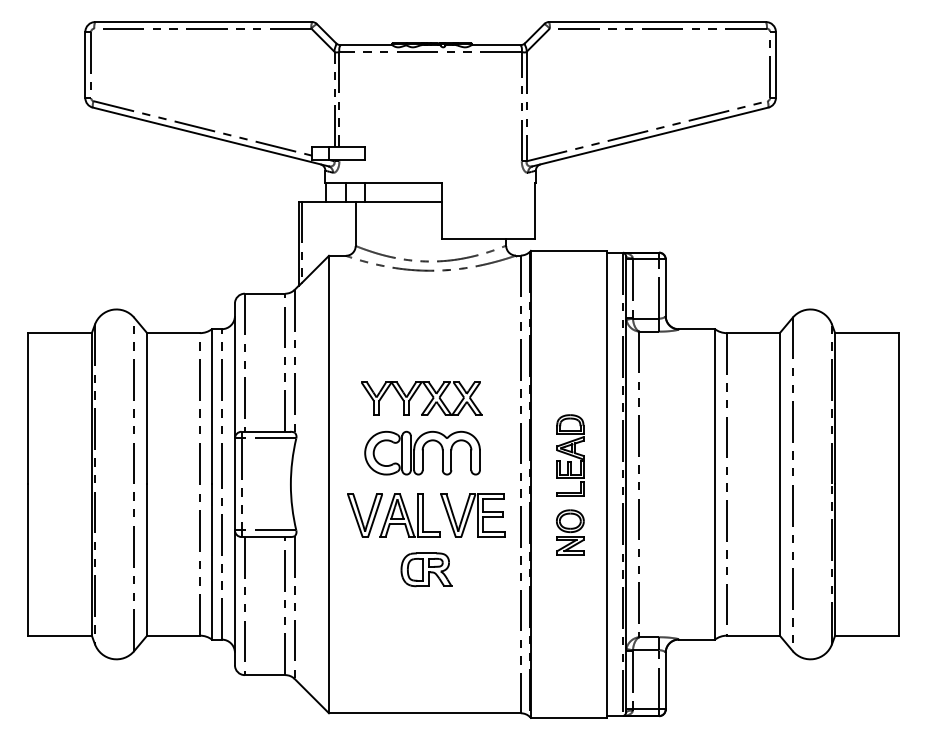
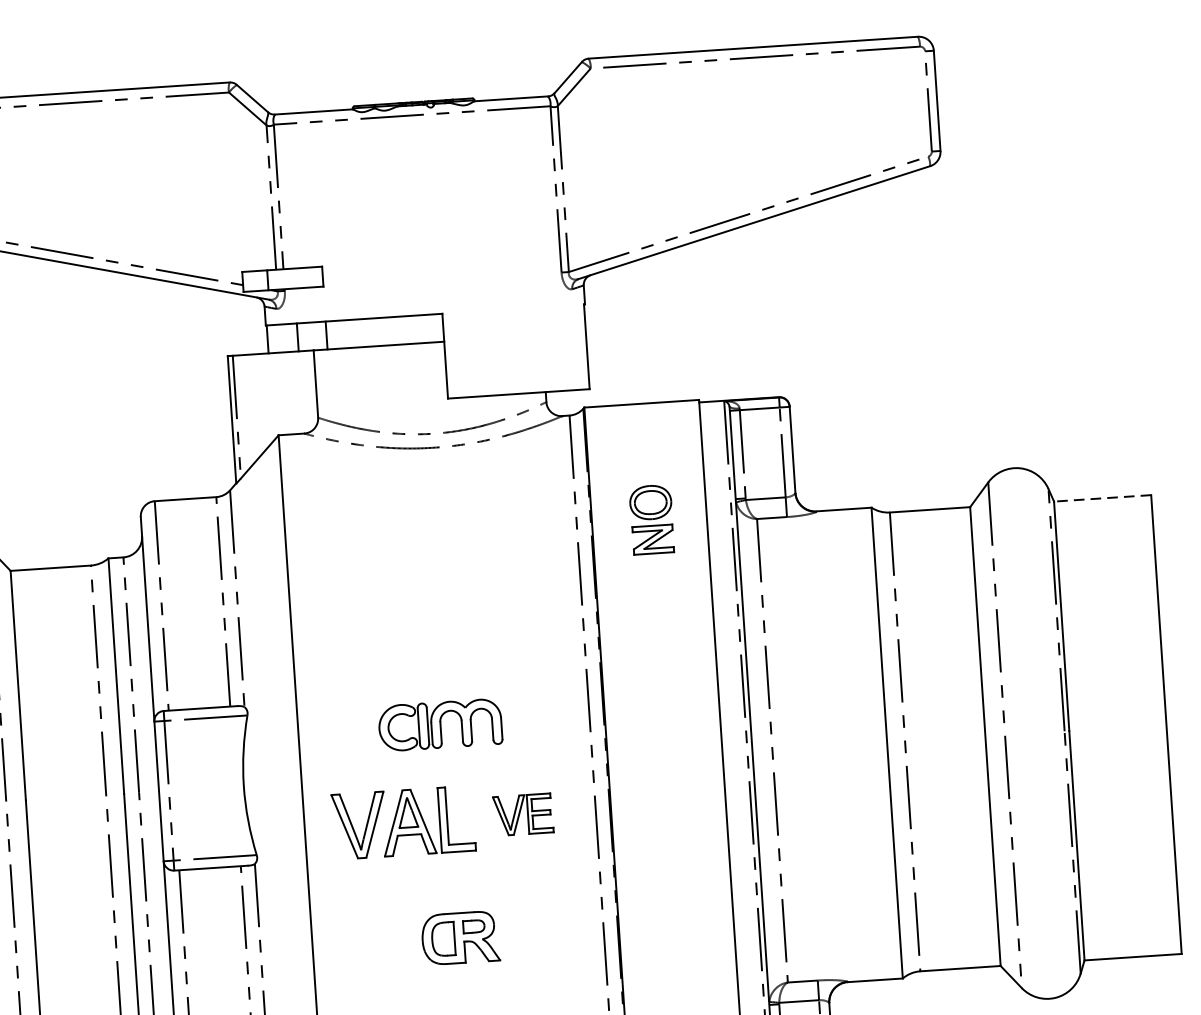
line: (866, 333) -> (1101, 498), solid -> dashed
part: (415, 393) -> (423, 635), removed
part: (422, 452) -> (440, 724), size x0.7
part: (570, 455) -> (665, 713), removed
part: (472, 515) -> (522, 814), size x0.6
part: (570, 532) -> (652, 519), moved
part: (426, 569) -> (460, 937), moved

